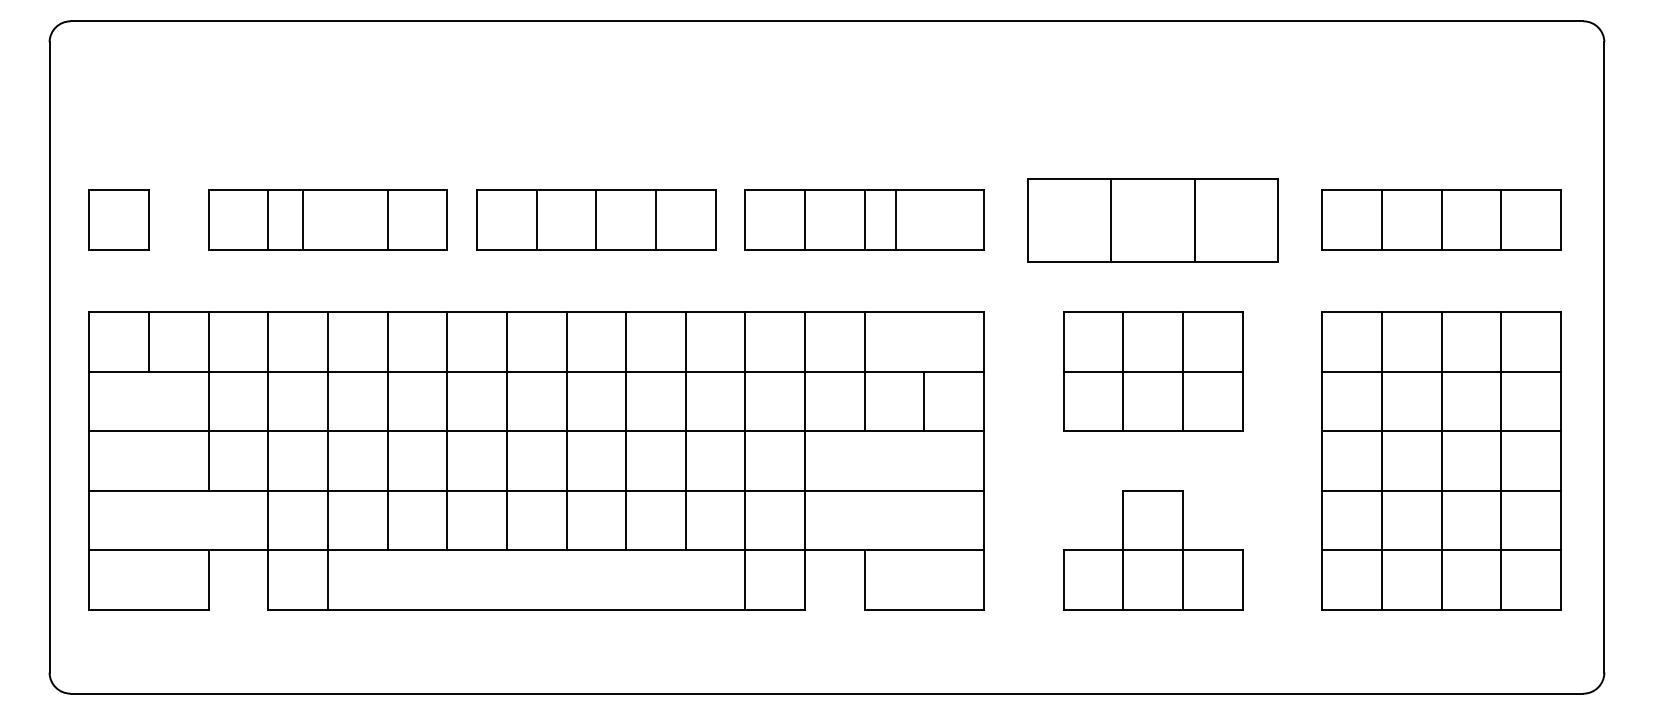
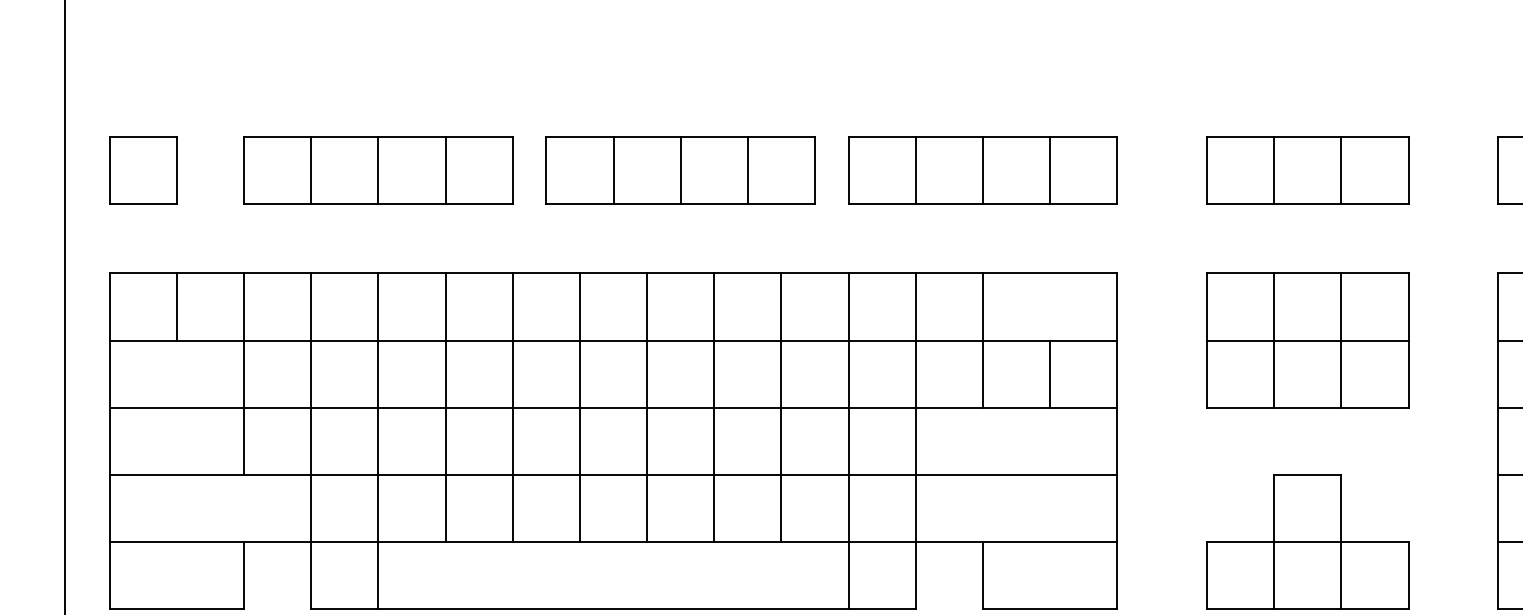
part: (1153, 219) -> (1308, 169), size x0.71
line: (302, 220) -> (377, 170), moved
line: (896, 220) -> (1050, 170), moved

